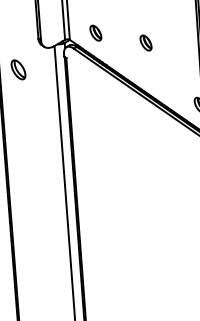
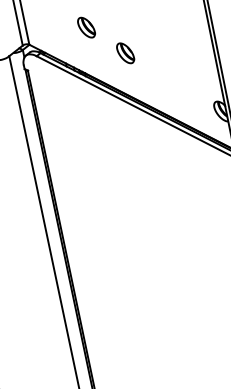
part: (95, 32) -> (85, 26), moved
part: (145, 42) -> (124, 52), moved

